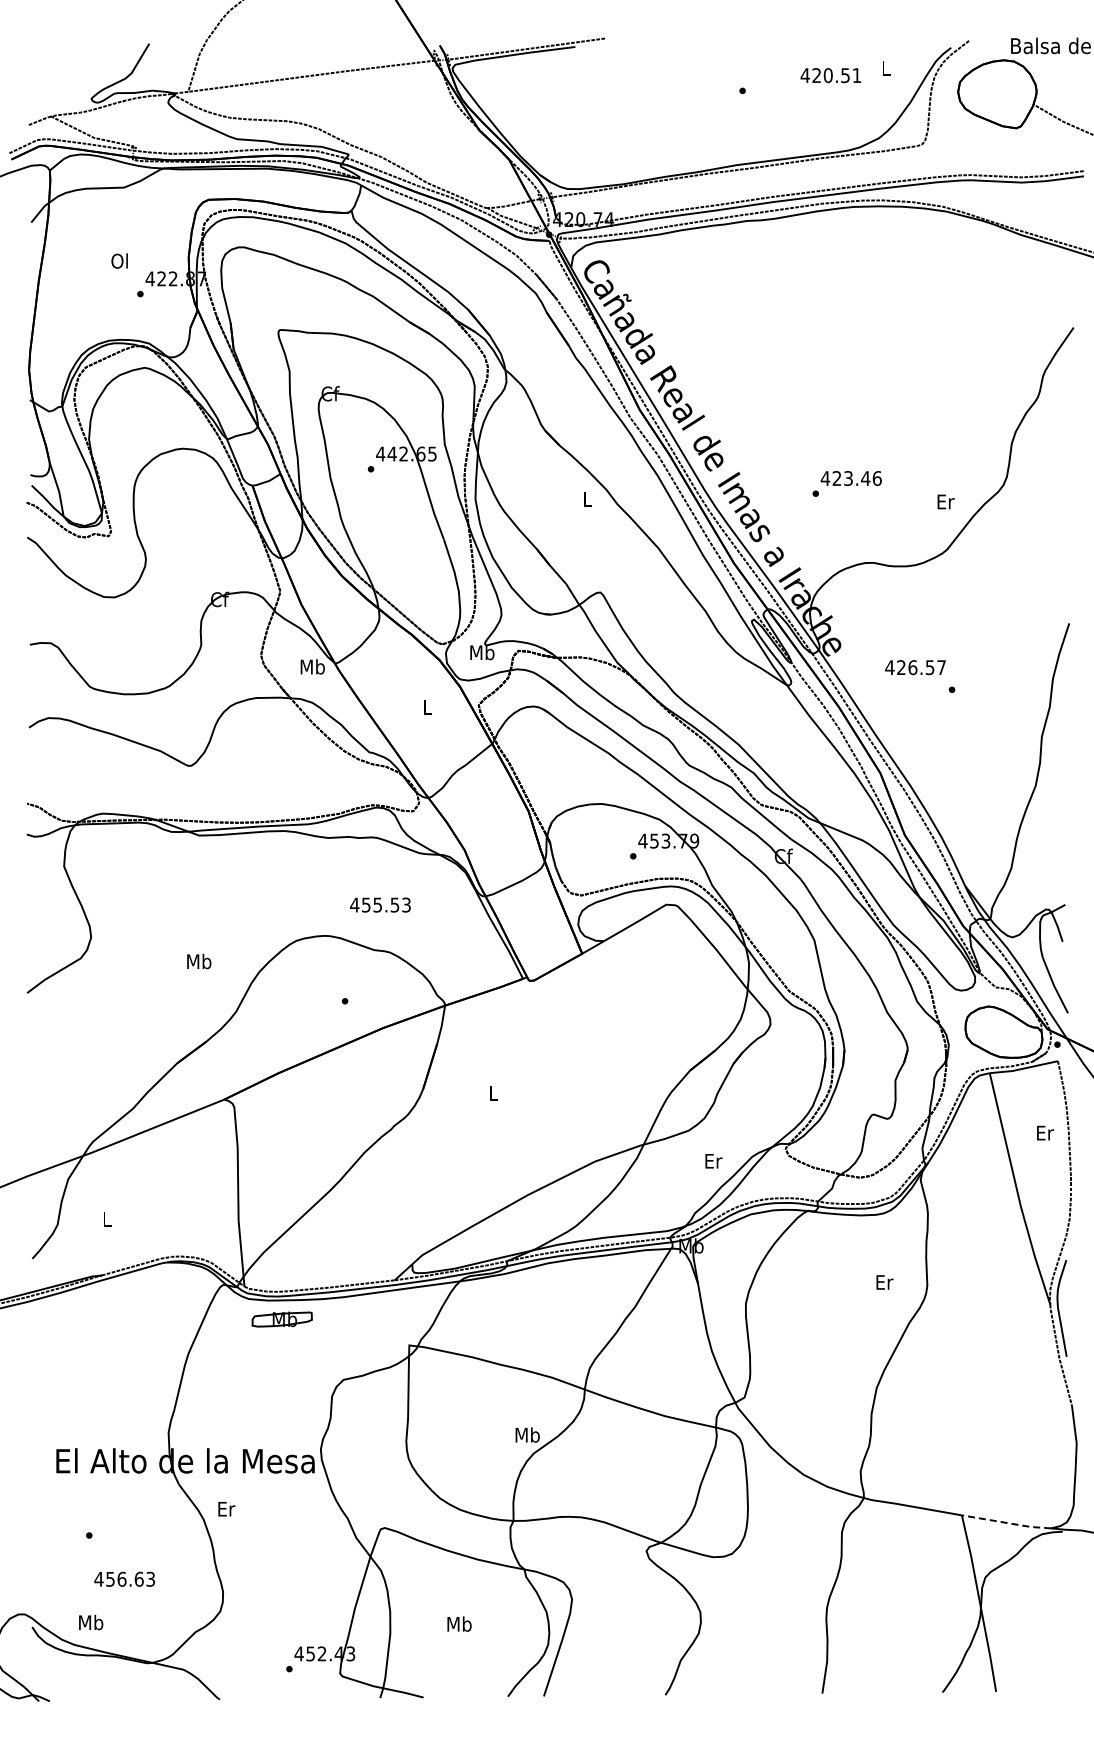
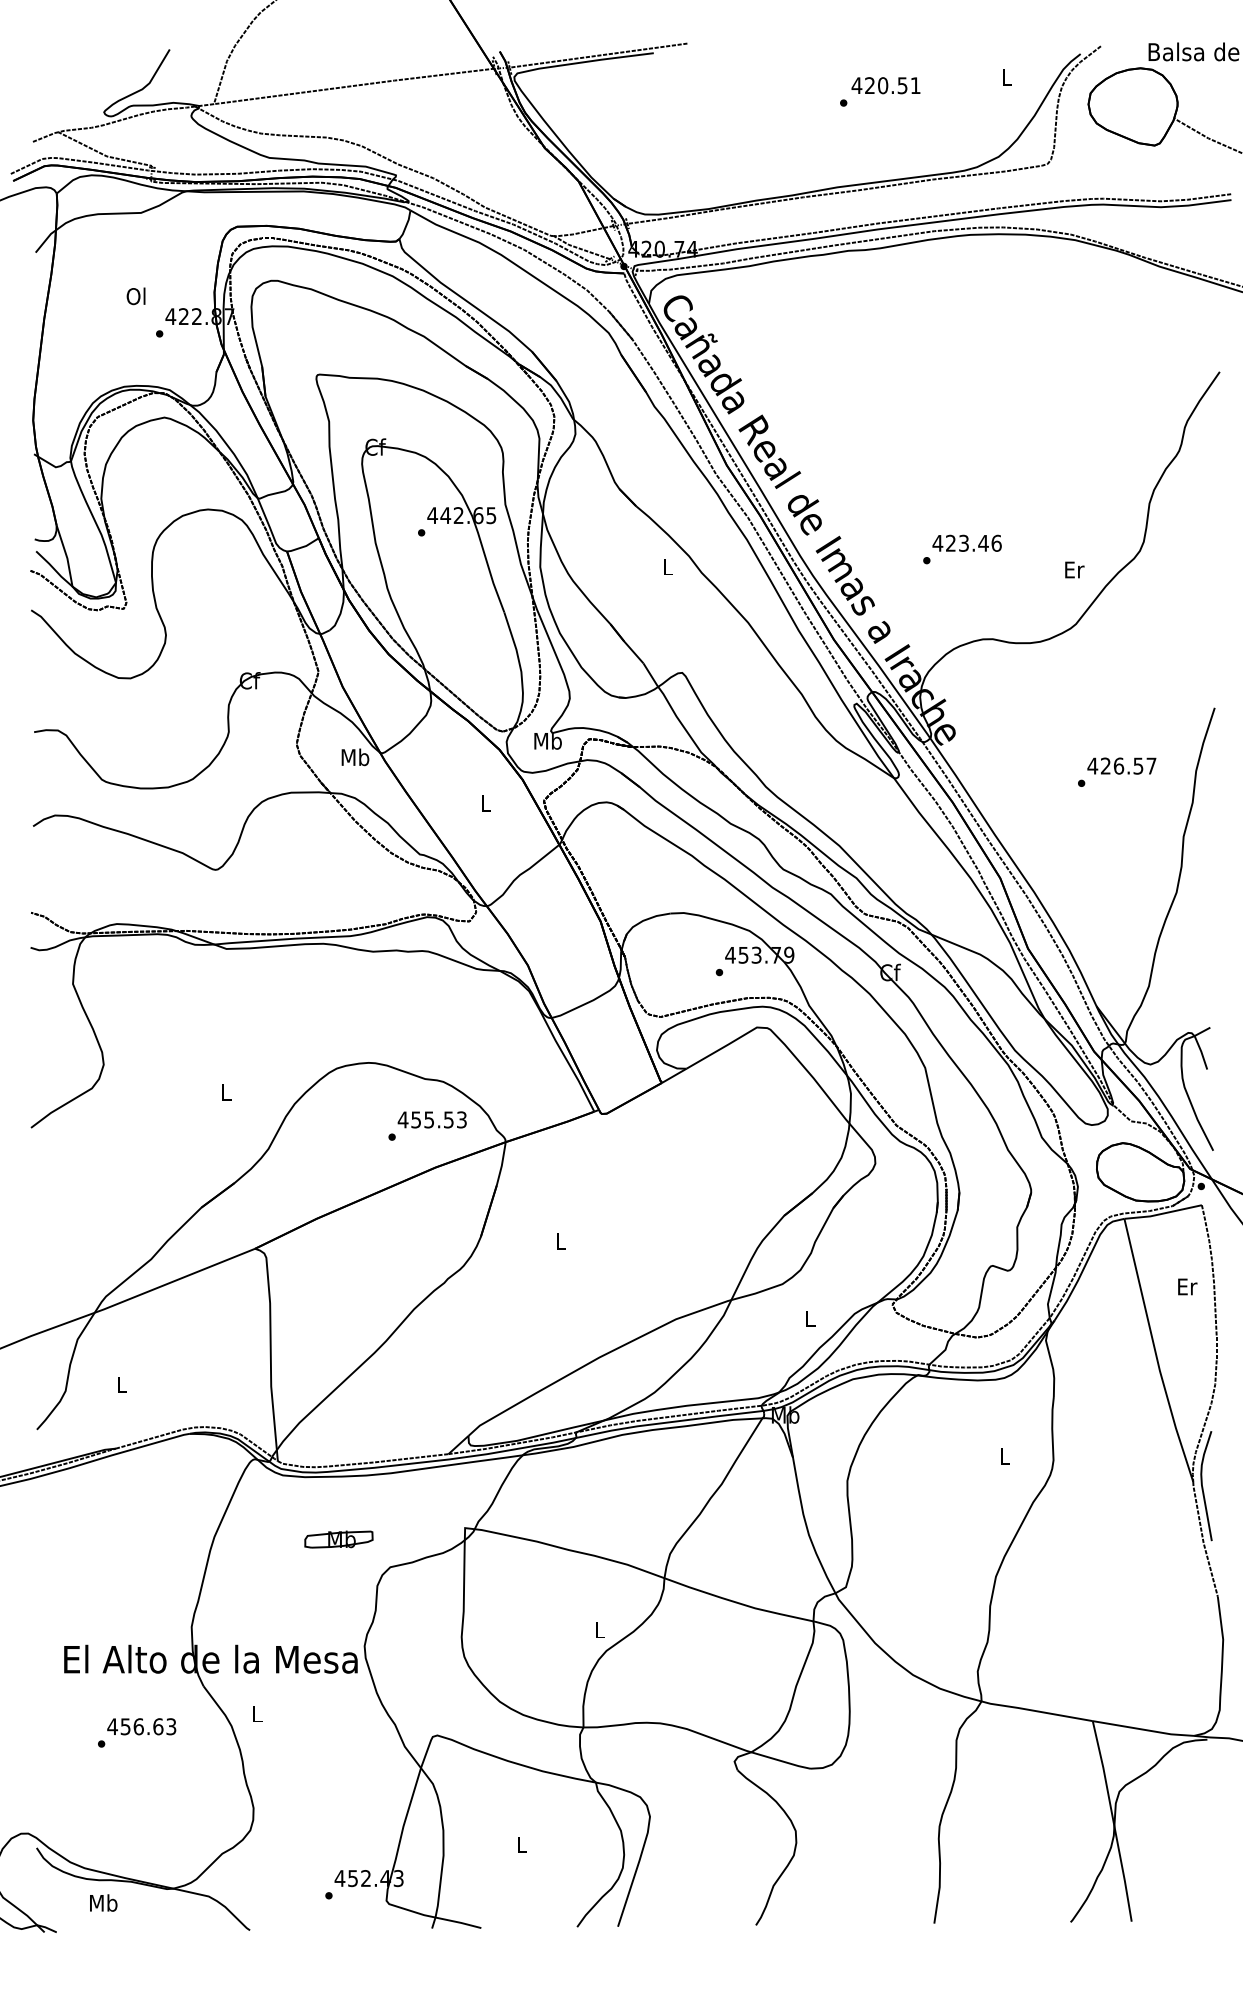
text: (830, 75) -> (885, 85), moved
text: (915, 667) -> (1121, 765), moved
text: (380, 904) -> (432, 1119), moved
text: (199, 961) -> (226, 1091), Mb -> L
text: (713, 1161) -> (810, 1319), Er -> L
text: (884, 1282) -> (1004, 1456), Er -> L
part: (281, 1319) -> (338, 1539), moved
text: (527, 1434) -> (599, 1629), Mb -> L
text: (226, 1508) -> (257, 1713), Er -> L
line: (1007, 1523) -> (1144, 1730), dashed -> solid
text: (124, 1578) -> (141, 1725), moved
text: (91, 1622) -> (104, 1903), moved
text: (459, 1623) -> (522, 1843), Mb -> L

